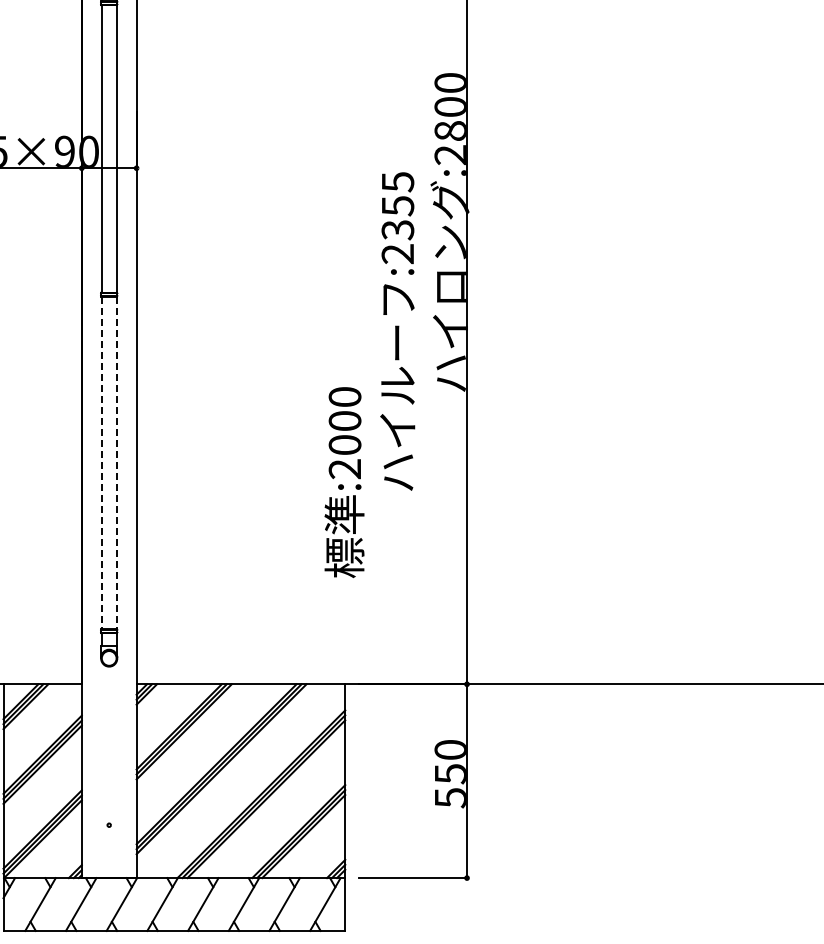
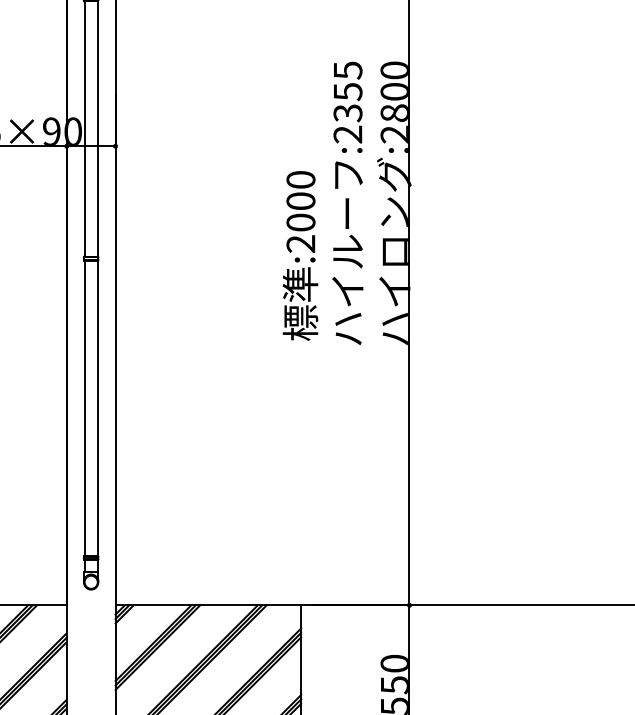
text: (397, 331) -> (347, 203), moved
line: (101, 463) -> (84, 408), dashed -> solid
line: (116, 463) -> (97, 408), dashed -> solid
text: (344, 482) -> (300, 255), moved

